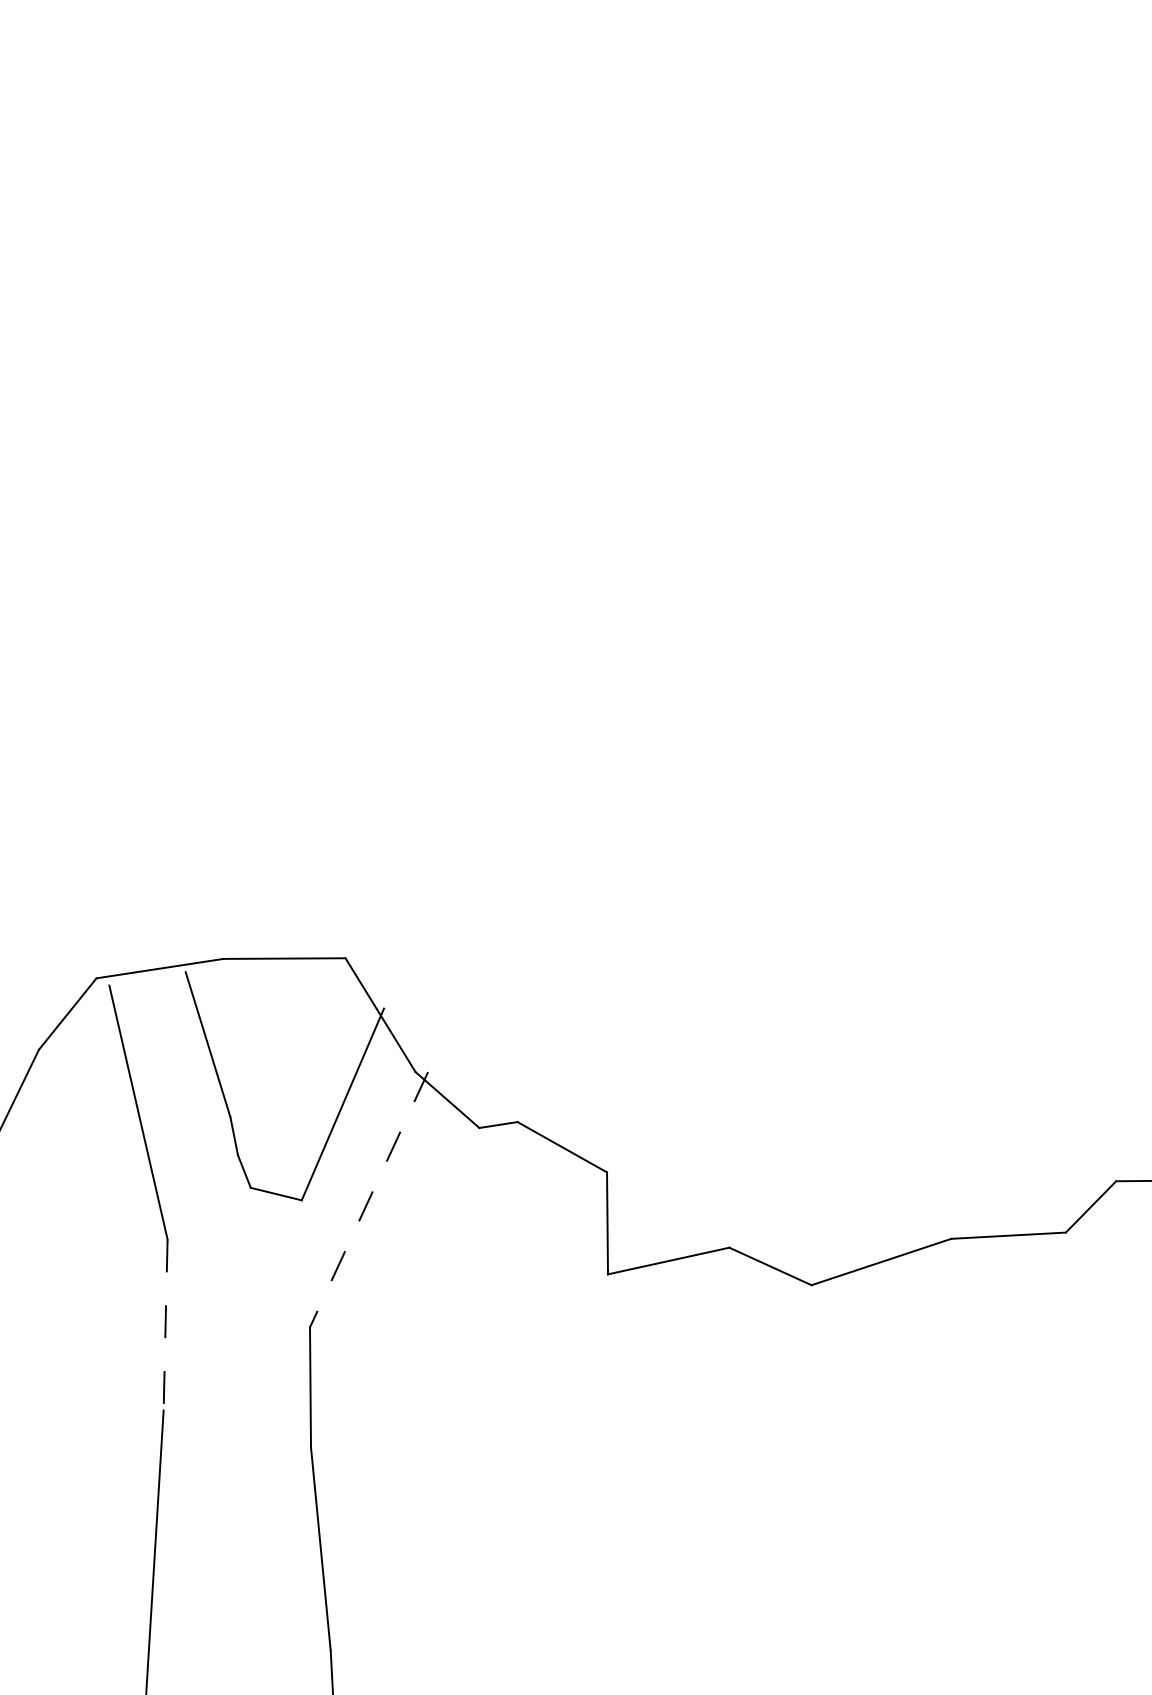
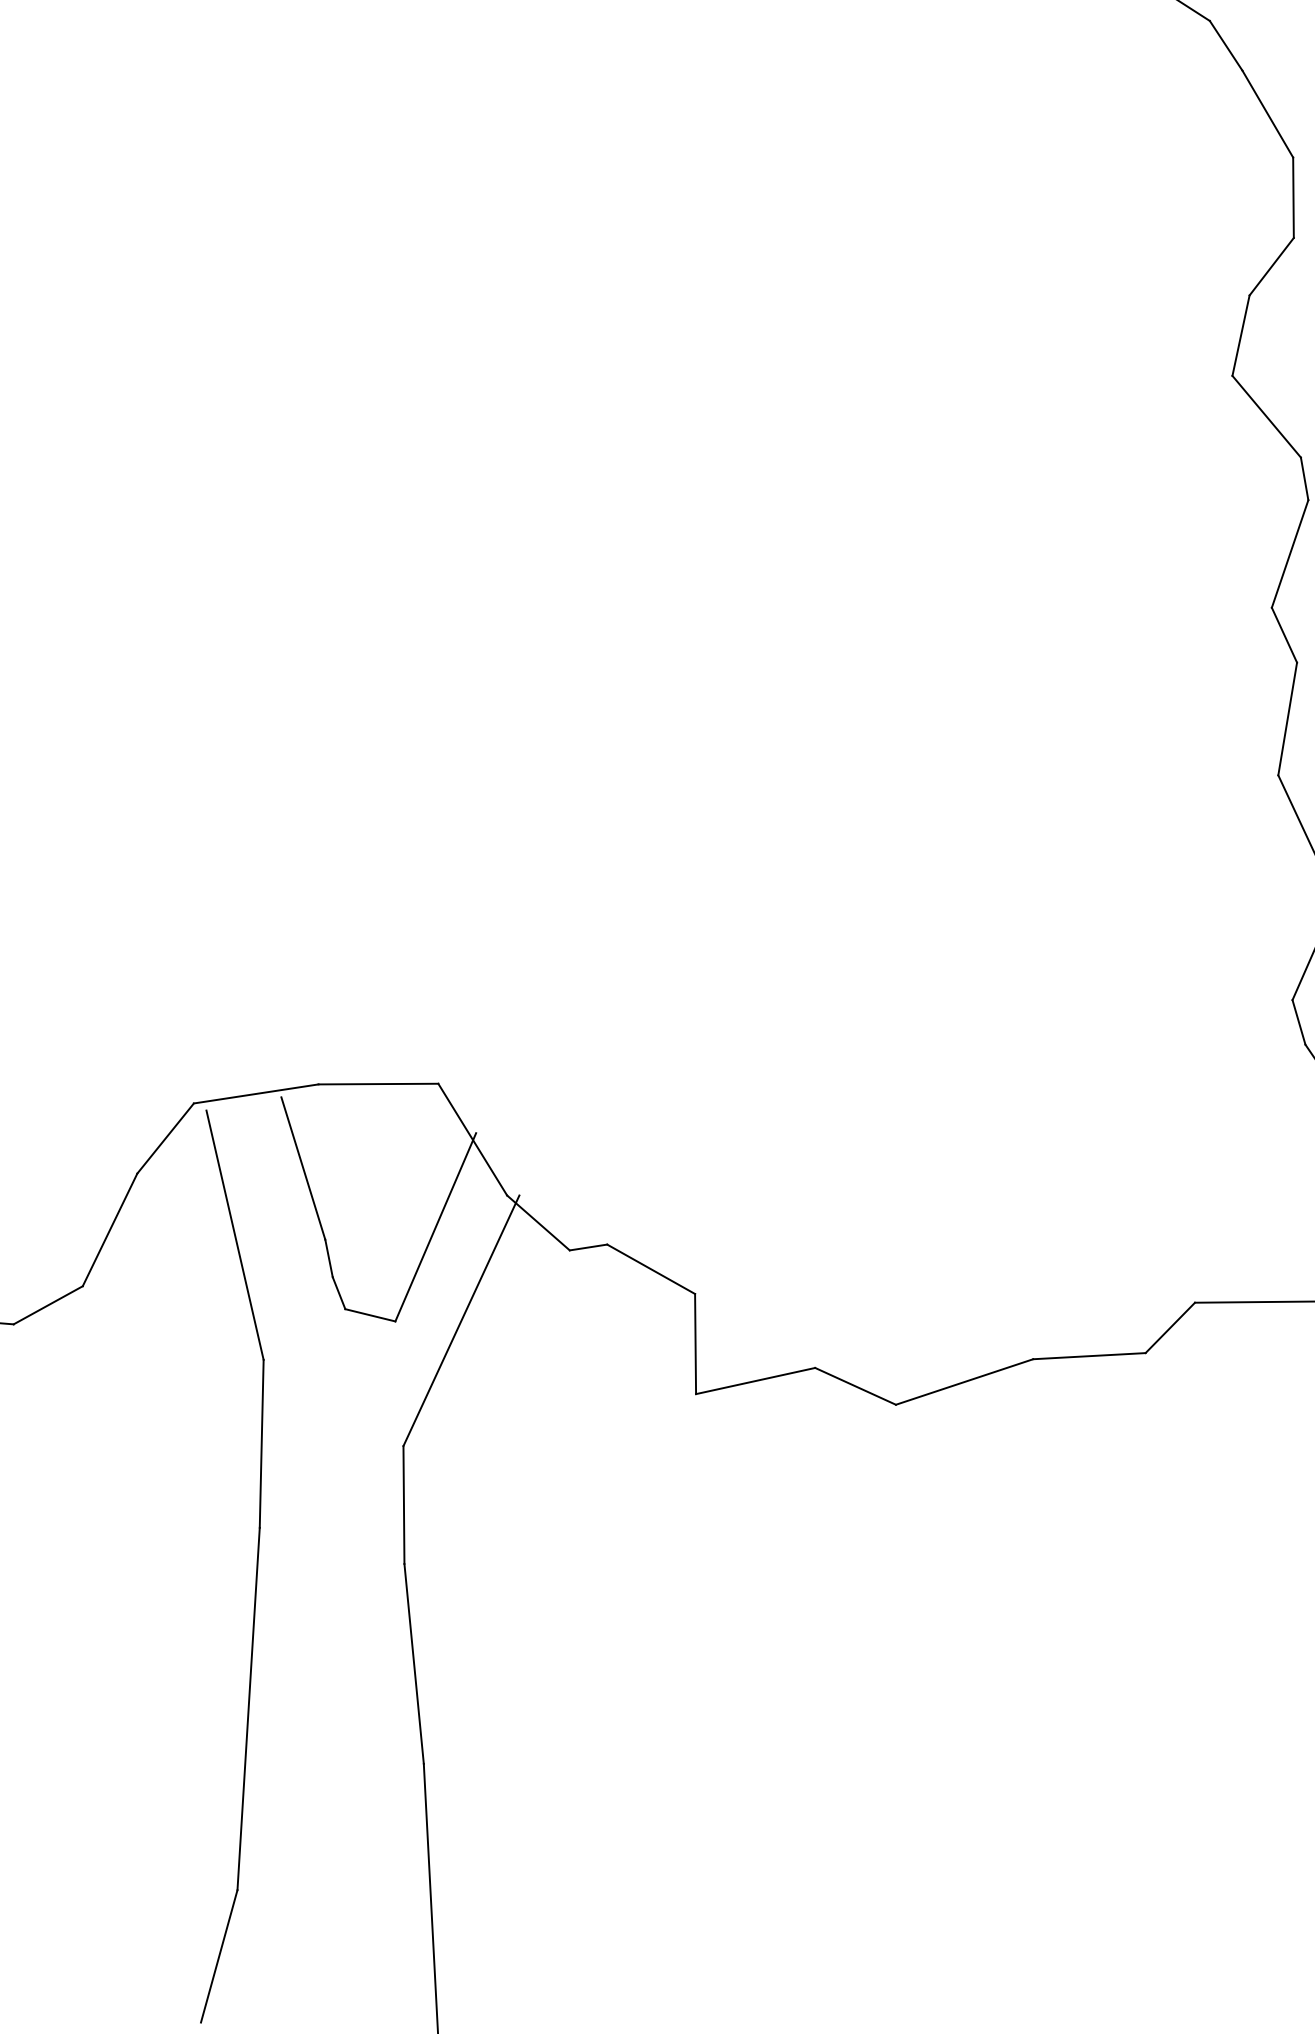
line: (369, 1200) -> (461, 1321), dashed -> solid
line: (165, 1324) -> (261, 1443), dashed -> solid

